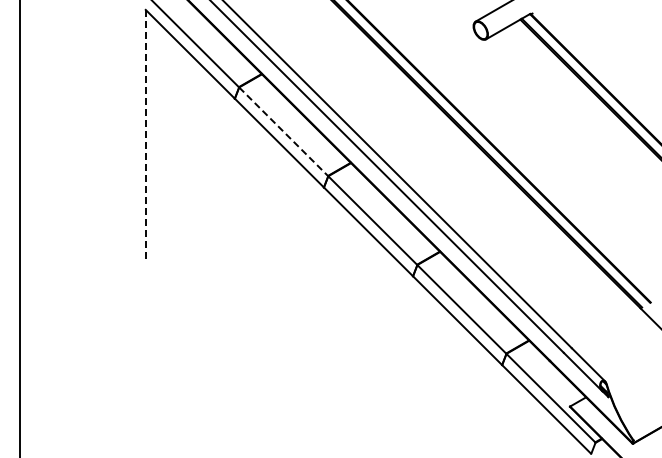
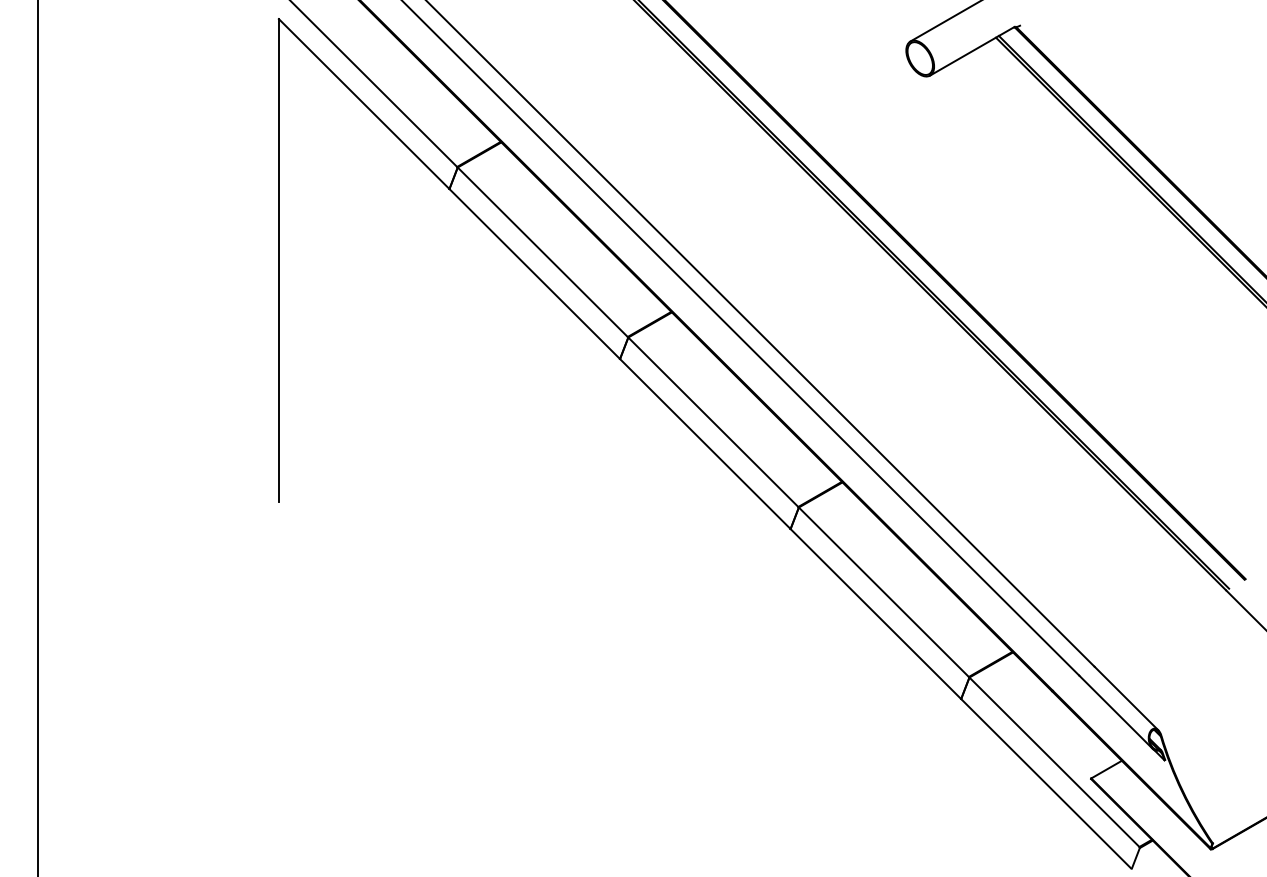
line: (283, 131) -> (542, 251), dashed -> solid
line: (145, 136) -> (278, 261), dashed -> solid

